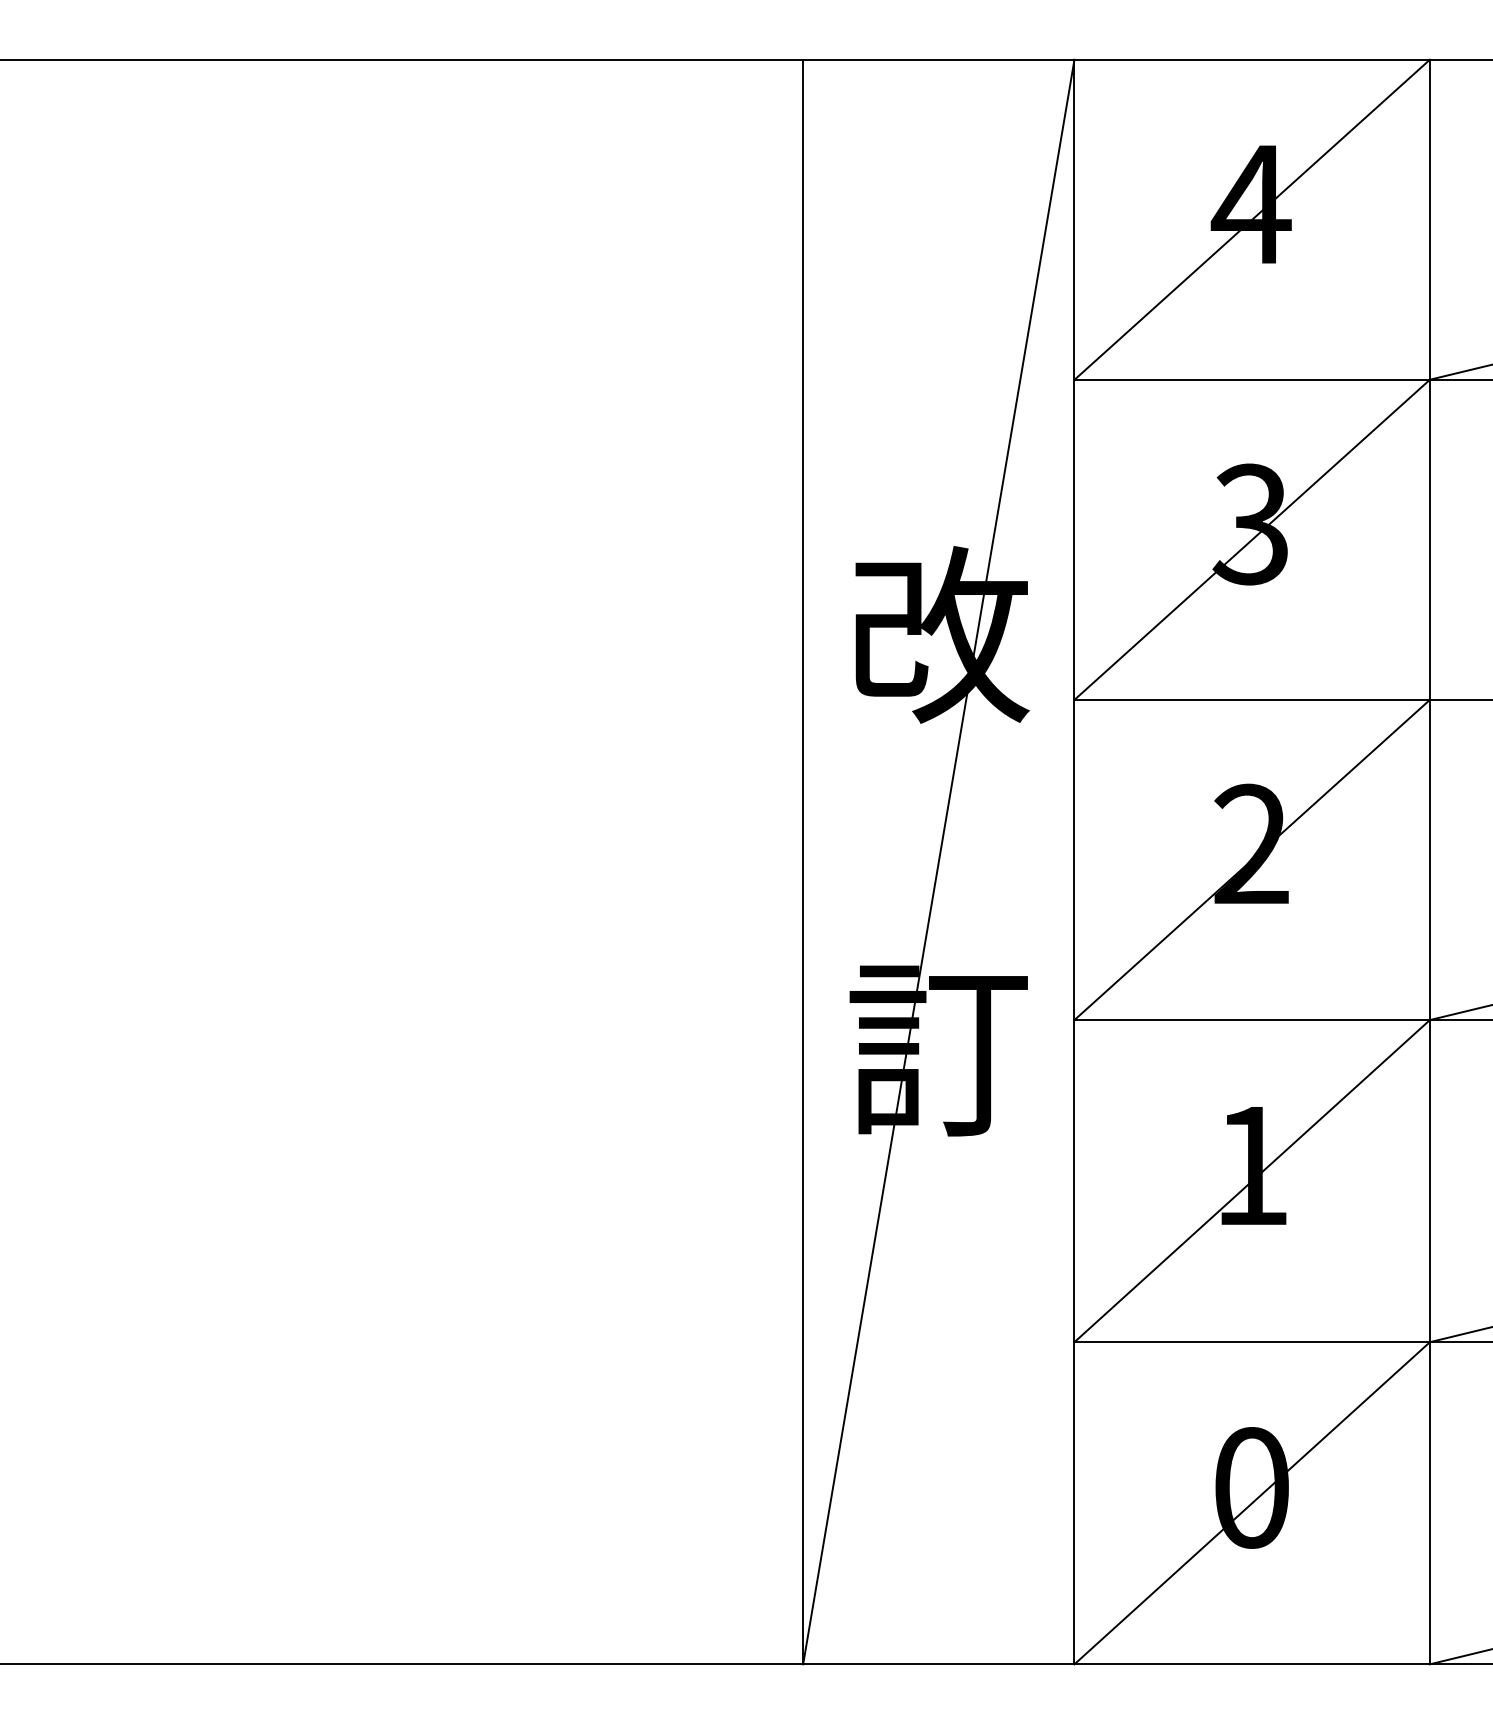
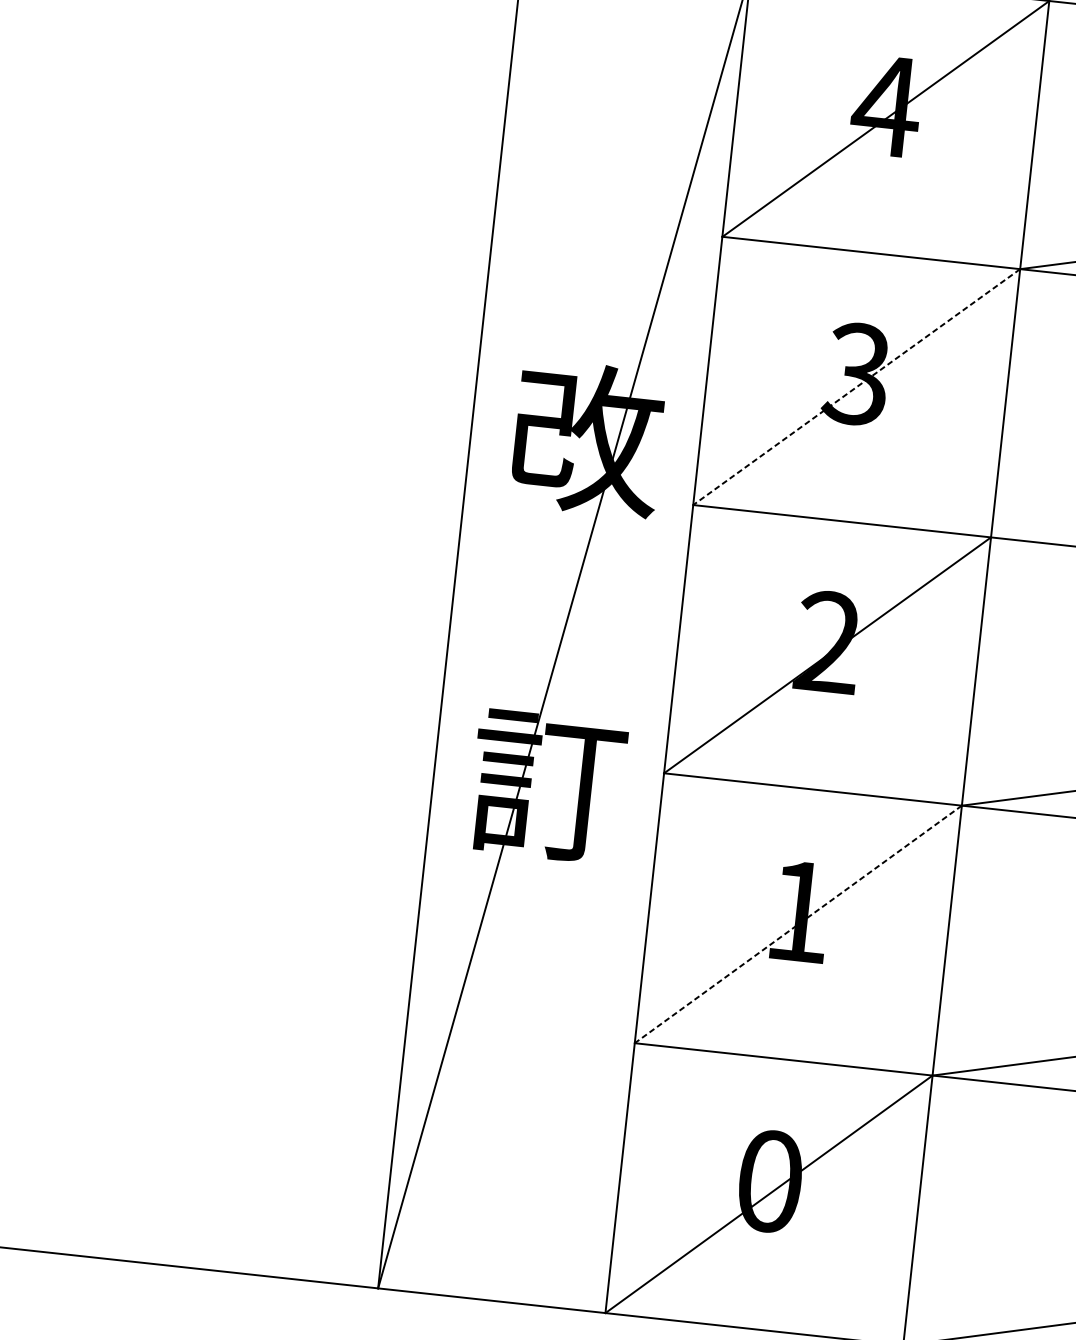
line: (1251, 540) -> (856, 387), solid -> dashed
line: (1252, 1181) -> (798, 924), solid -> dashed

